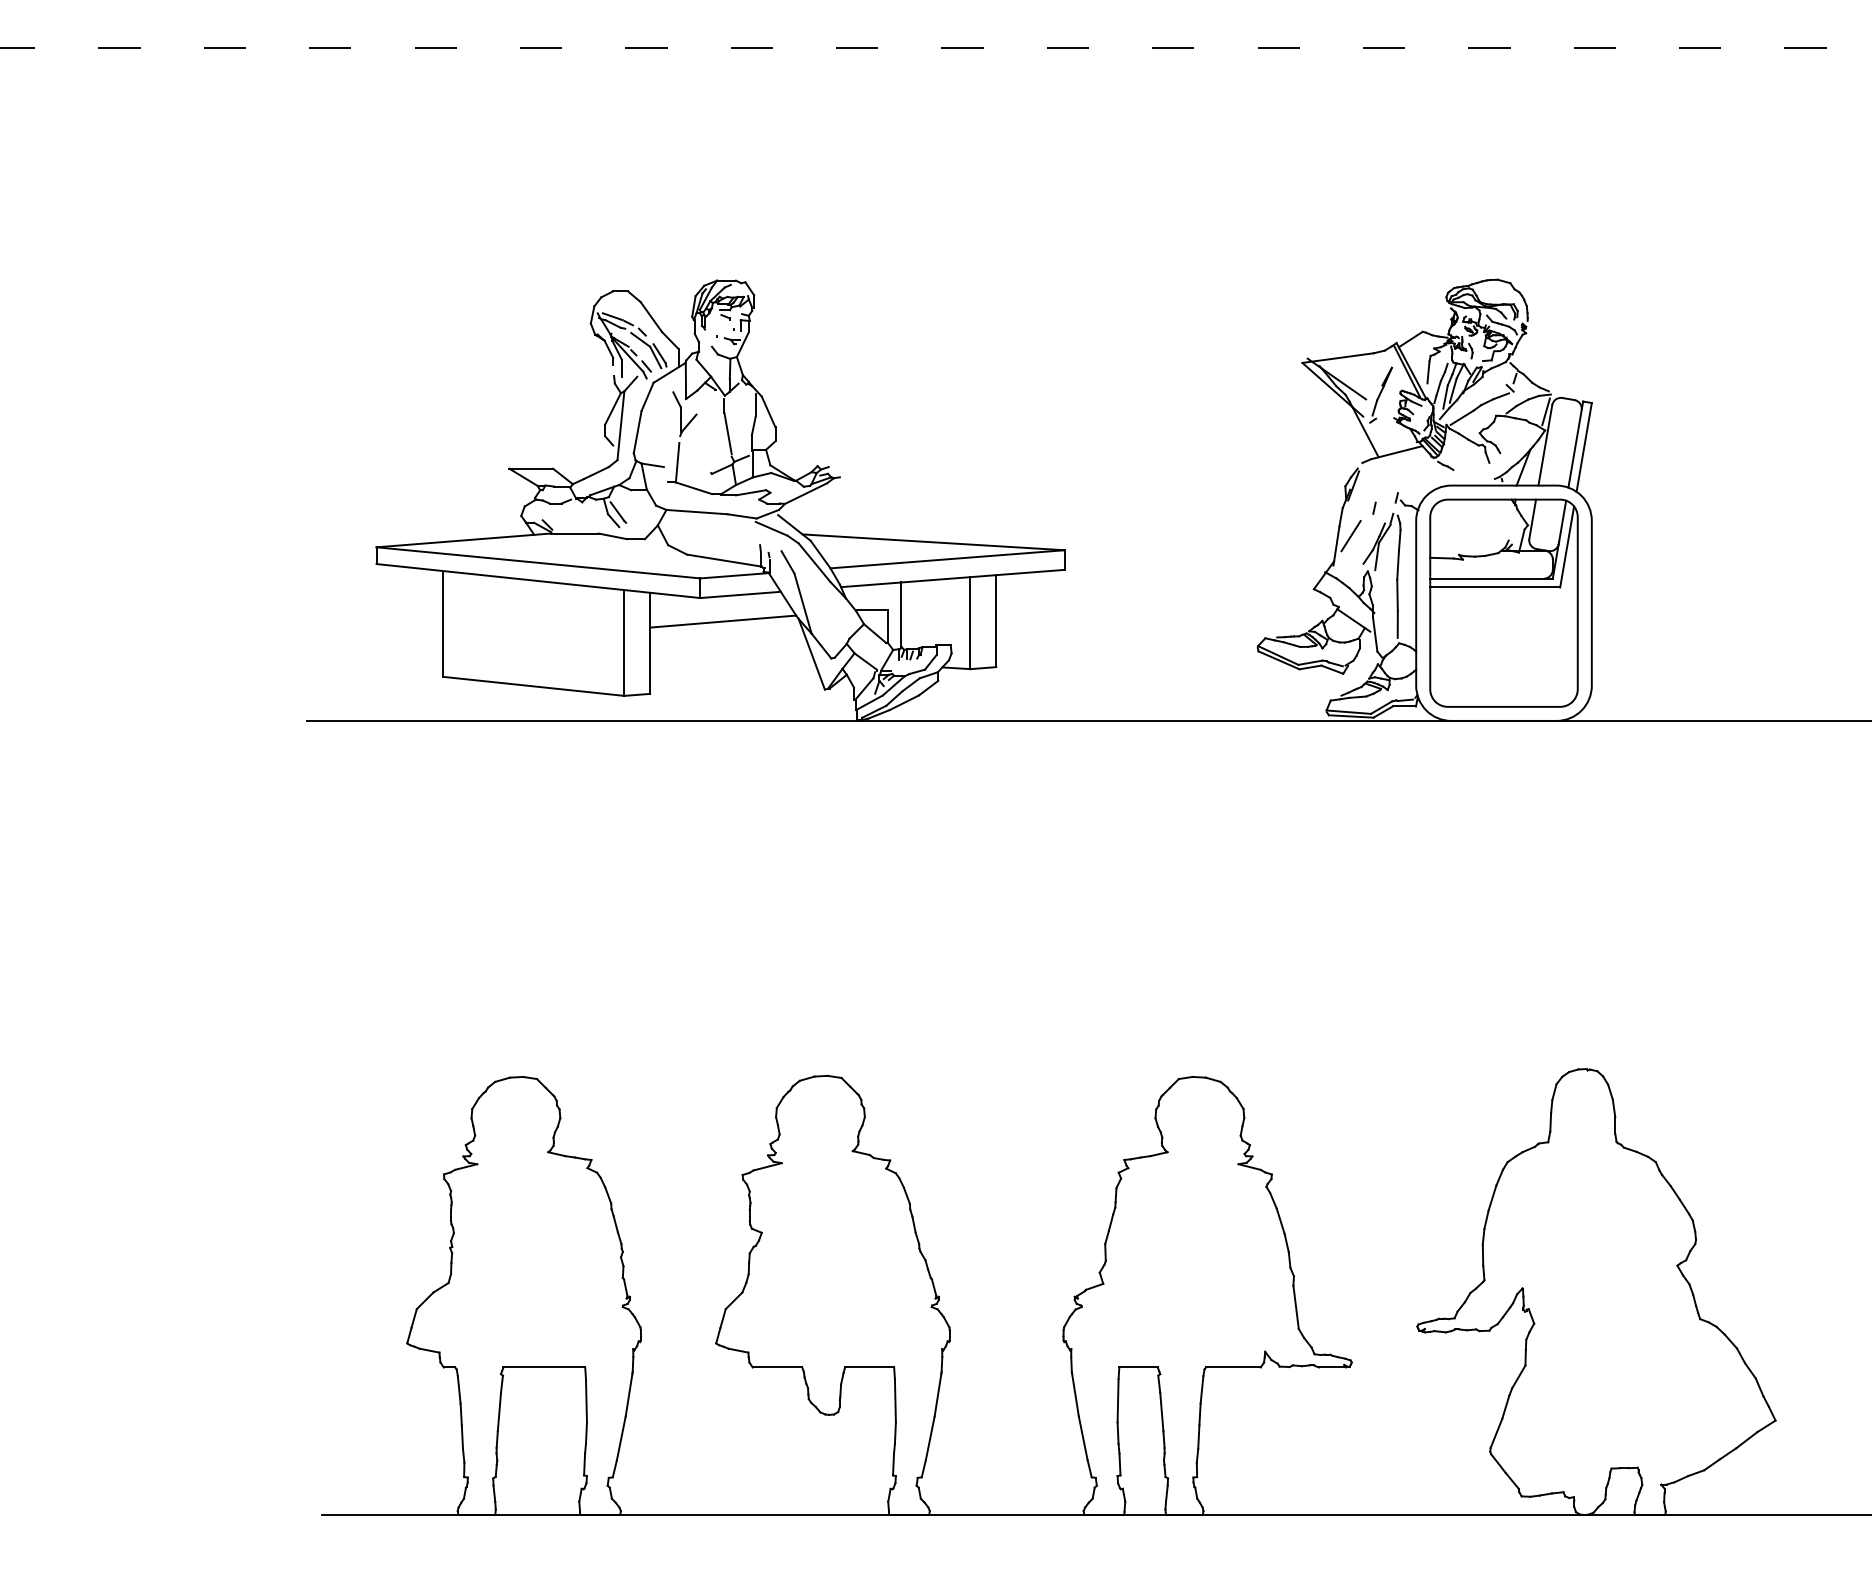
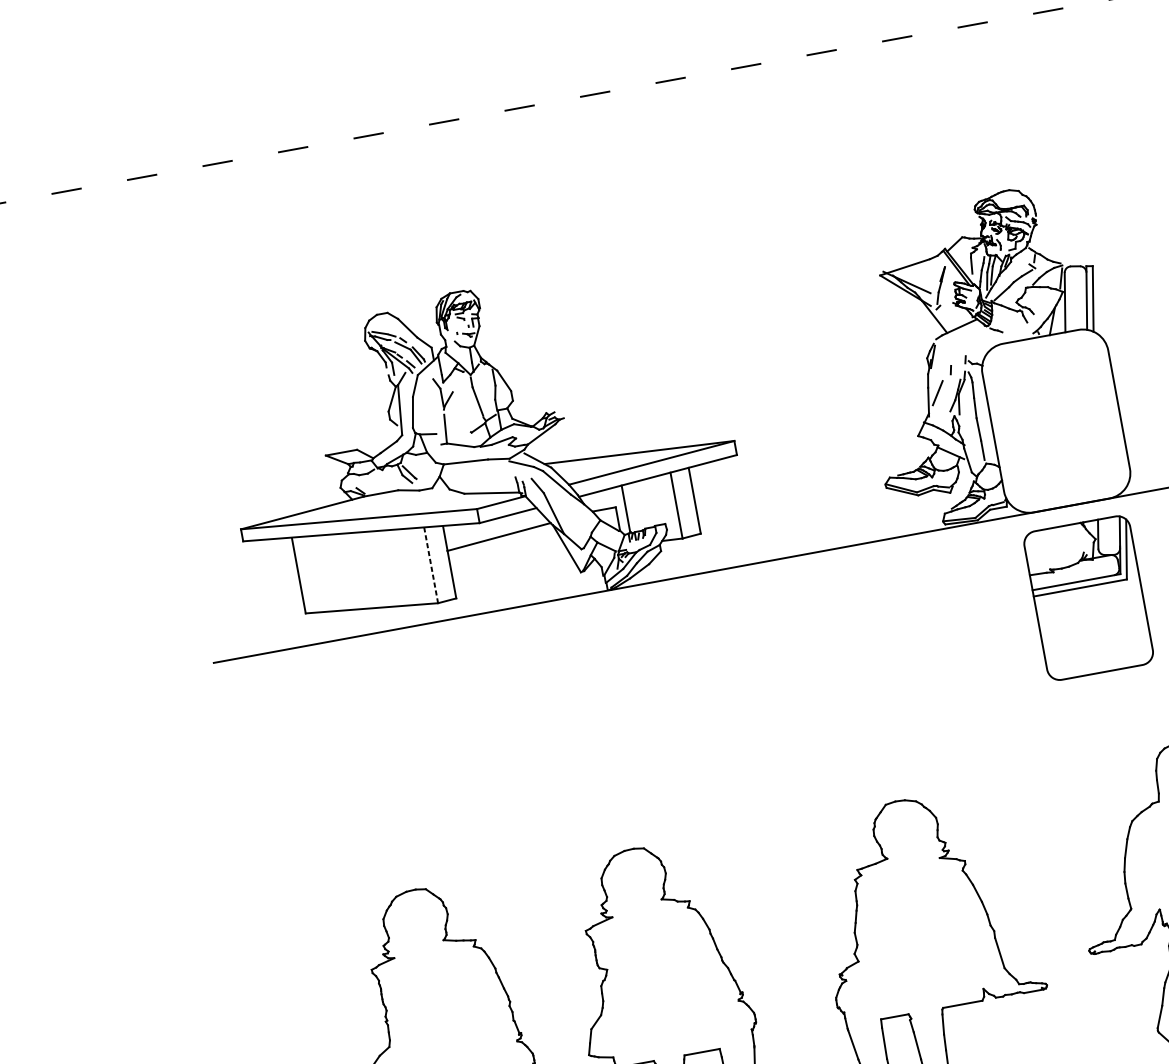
part: (1503, 602) -> (1088, 597), moved
line: (624, 642) -> (431, 564), solid -> dashed

